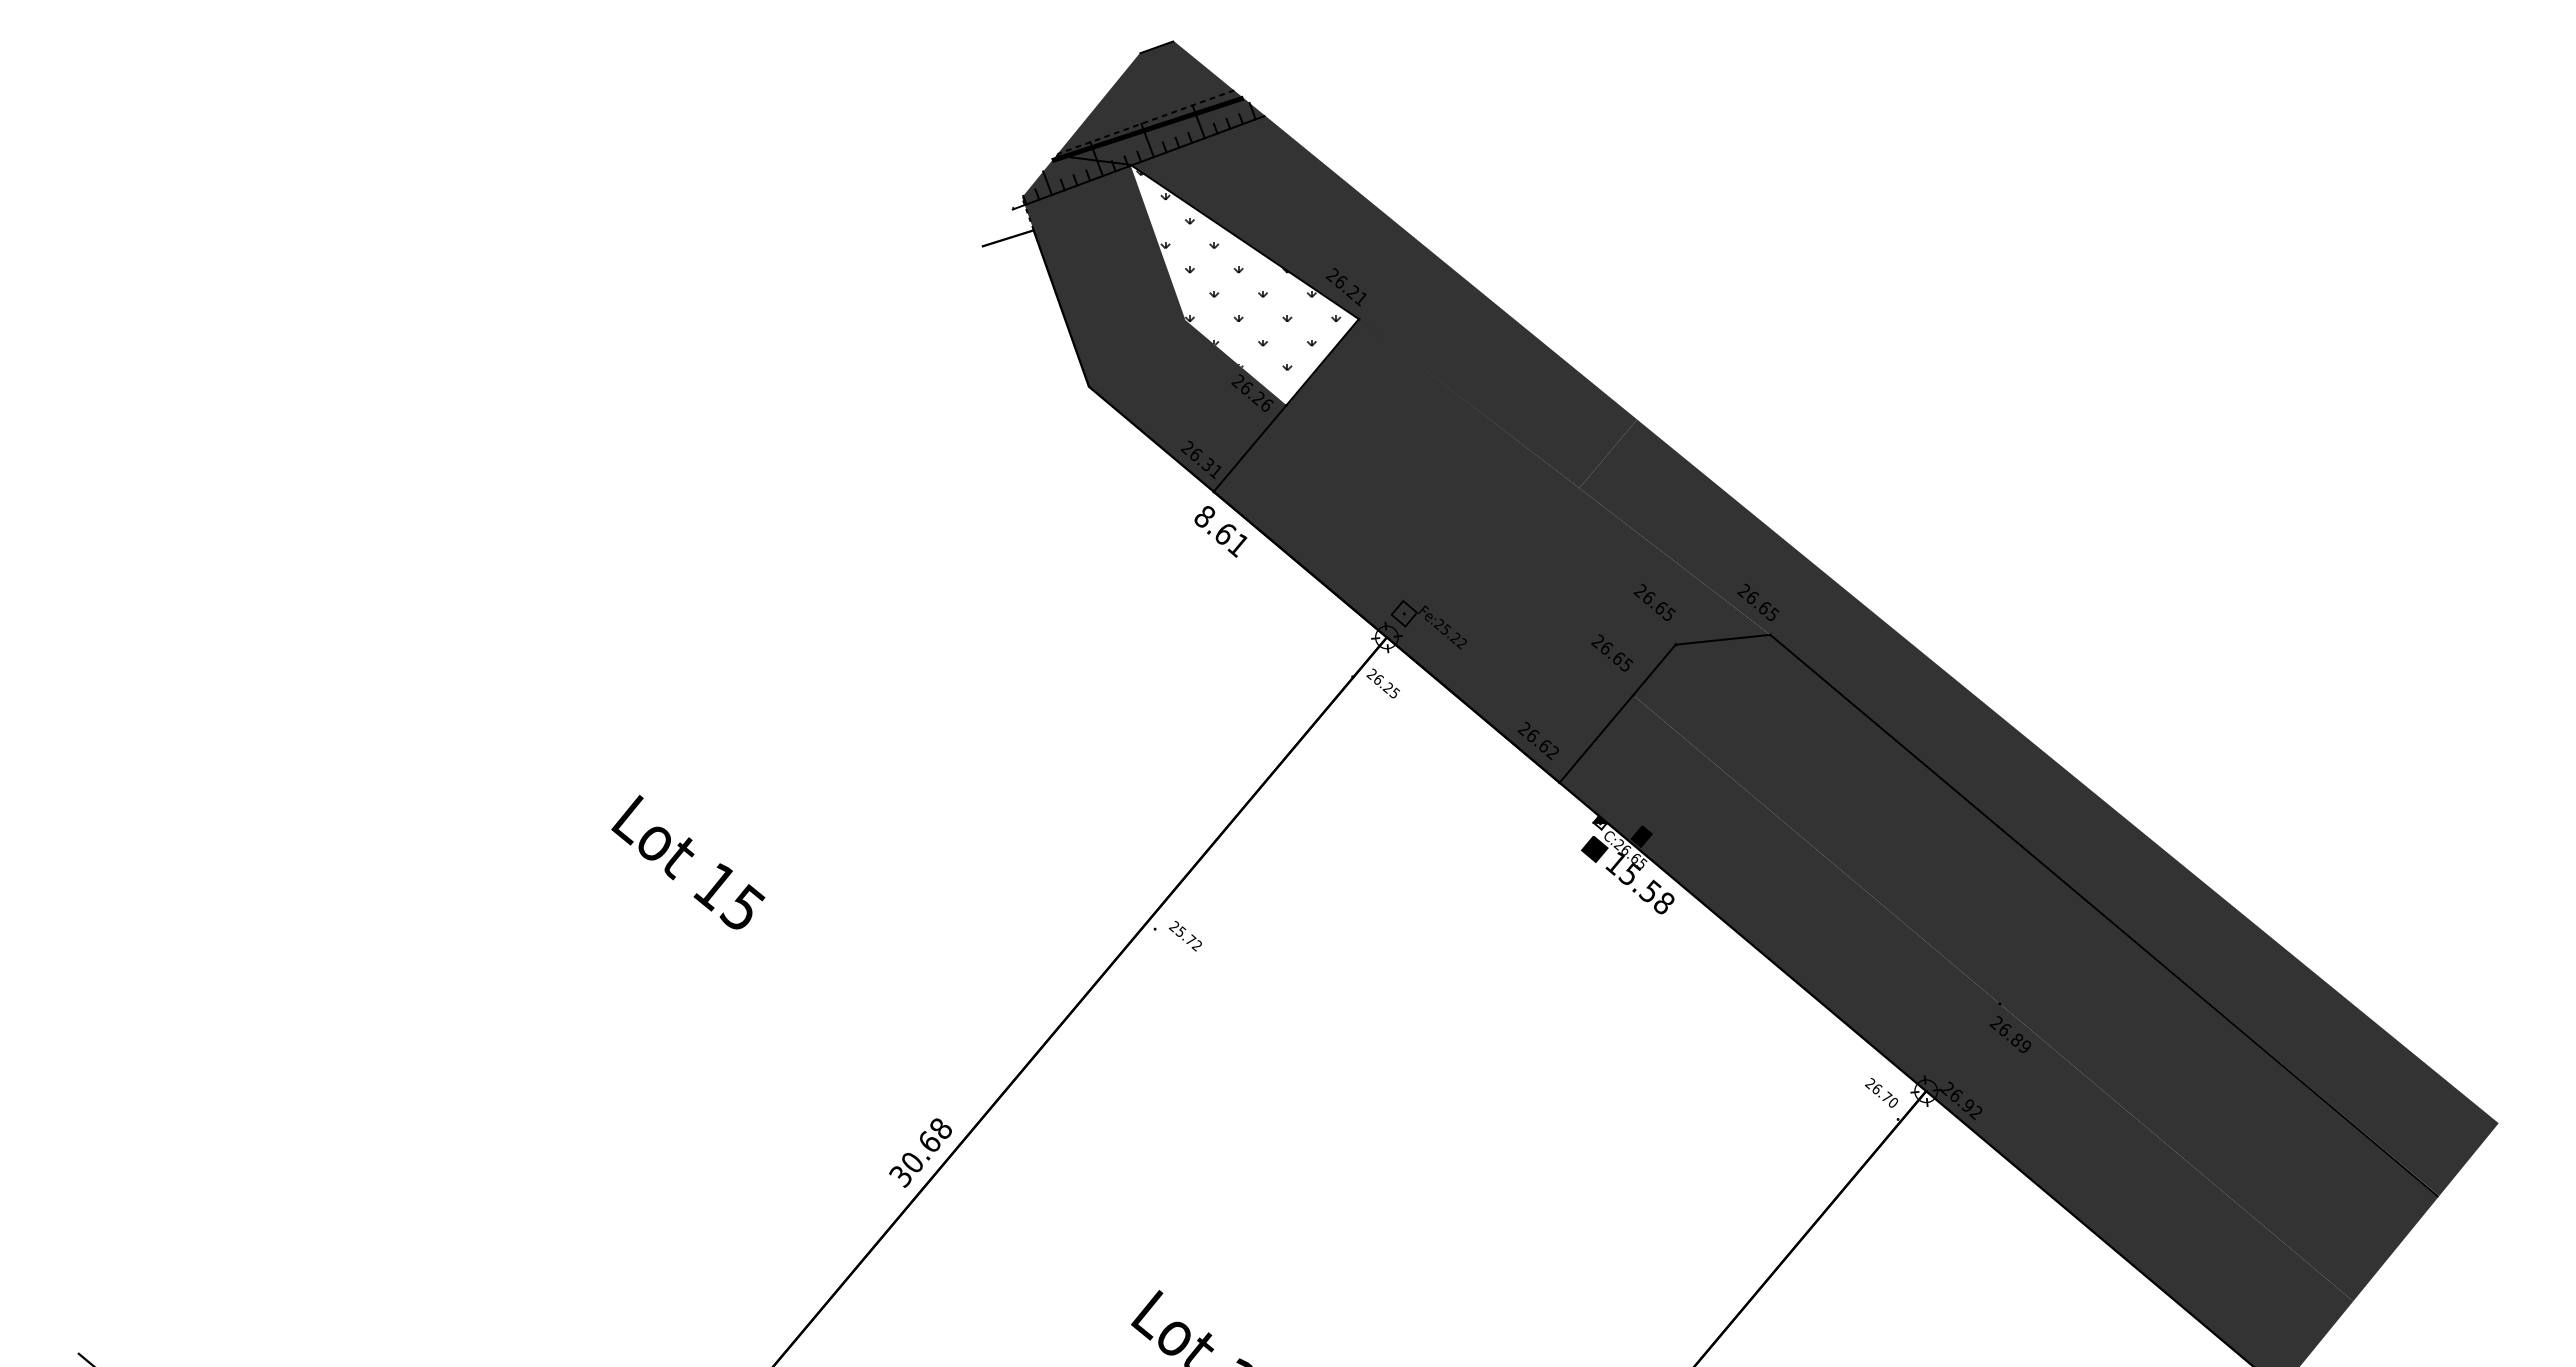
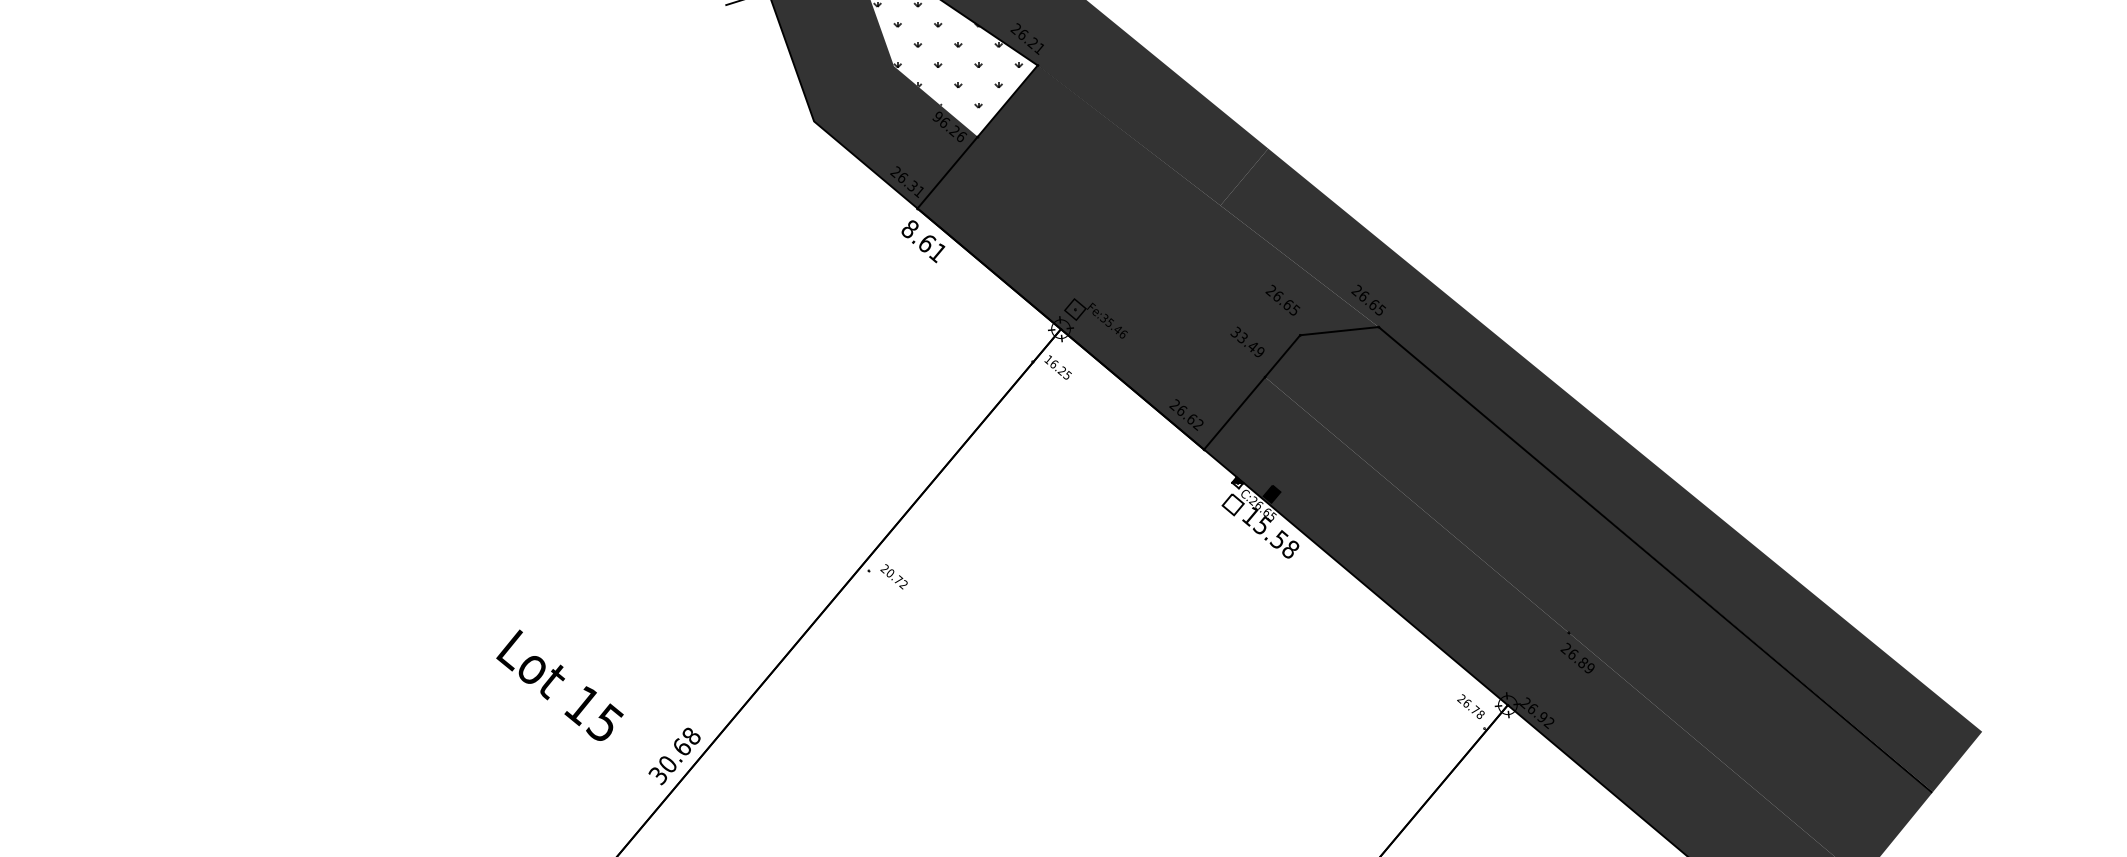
text: (1236, 380) -> (936, 116), 26.26 -> 96.26
text: (1451, 635) -> (1114, 327), Fe:25.22 -> Fe:35.46
text: (1612, 654) -> (1247, 343), 26.65 -> 33.49
text: (1371, 672) -> (1048, 358), 26.25 -> 16.25
fill: (1594, 849) -> (1232, 504), removed
text: (688, 862) -> (560, 685), moved
text: (1180, 931) -> (889, 572), 25.72 -> 20.72
text: (1893, 1102) -> (1480, 714), 26.70 -> 26.78

